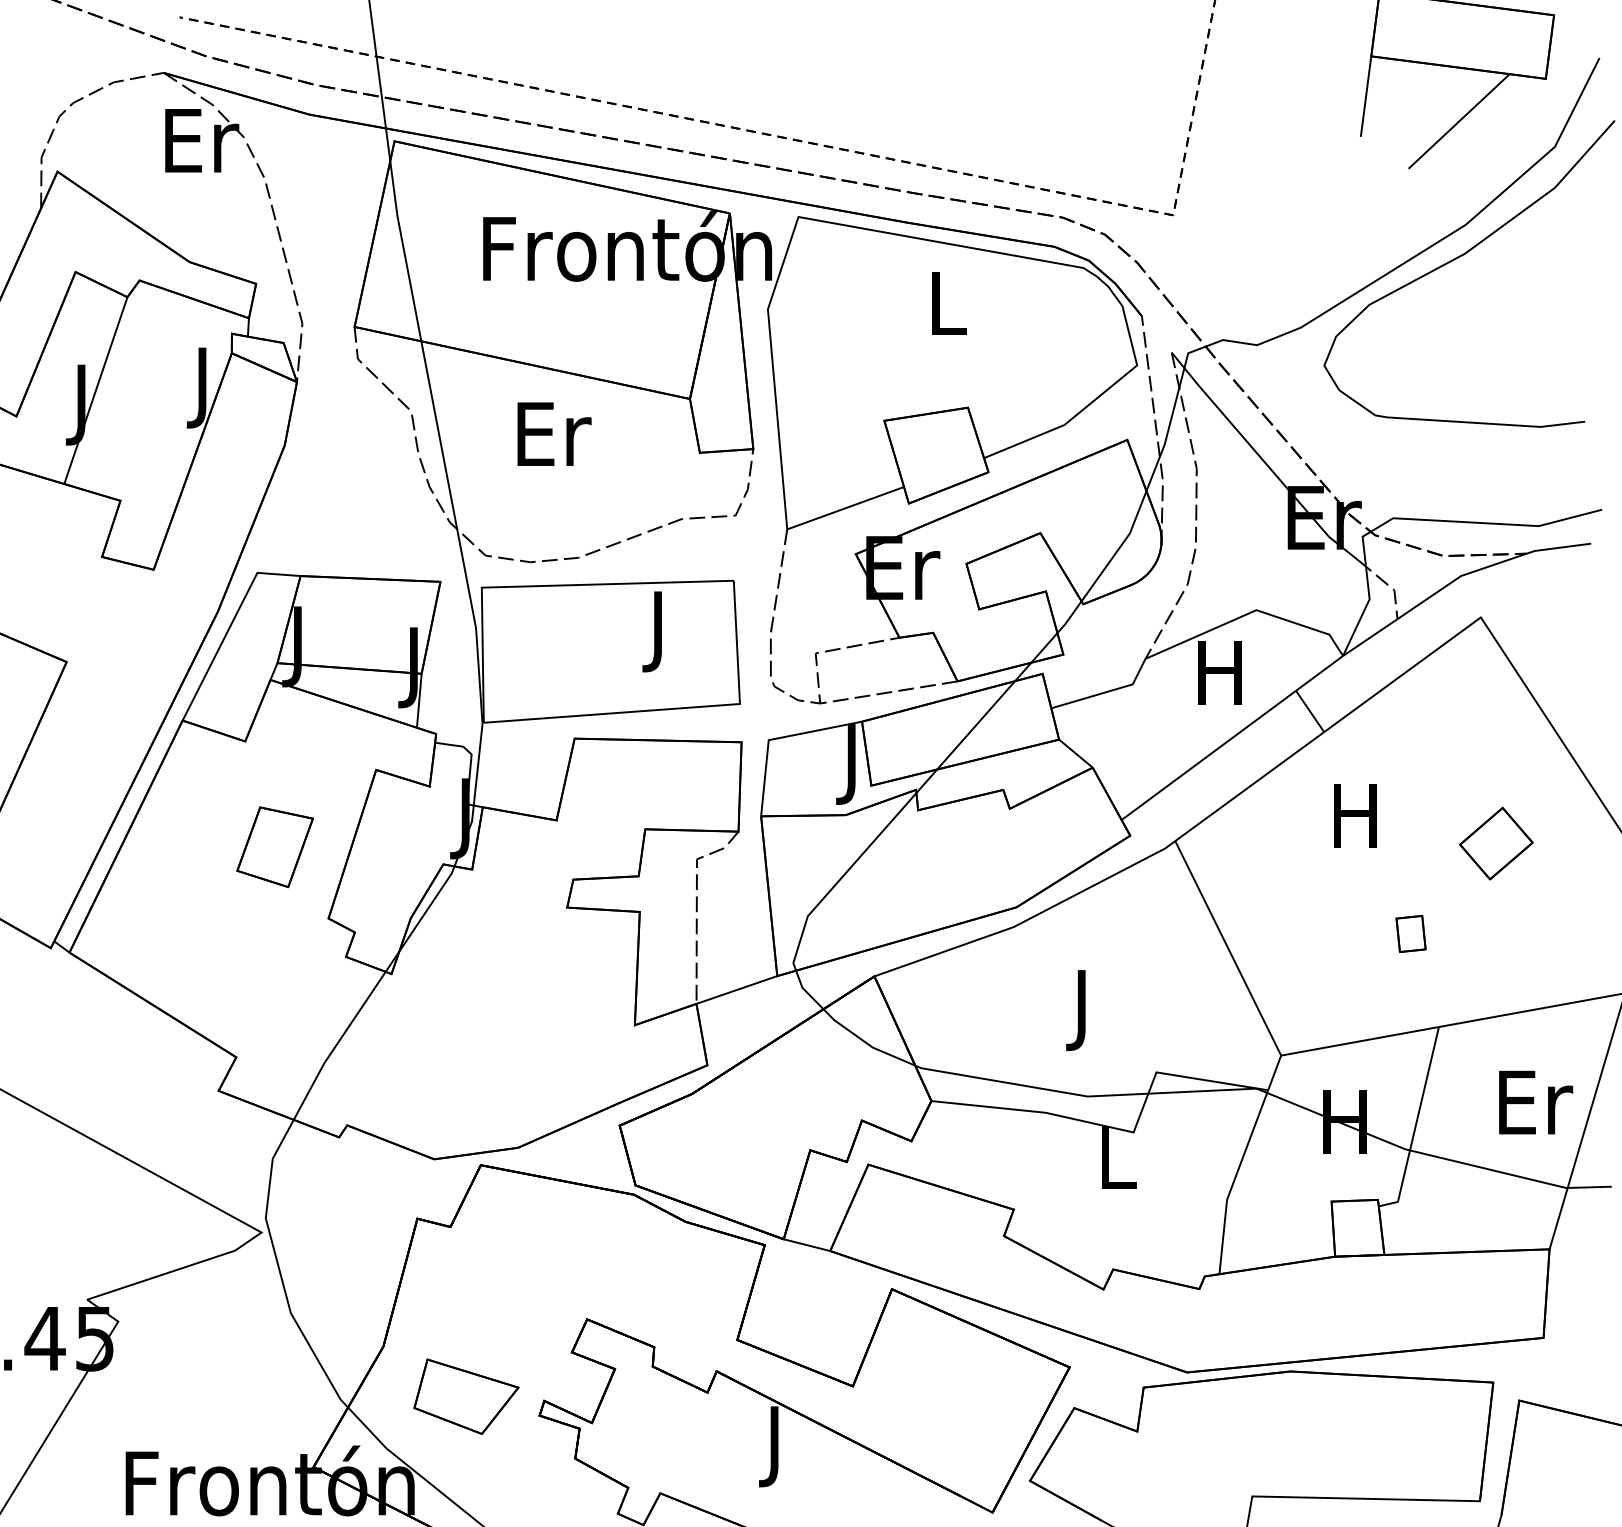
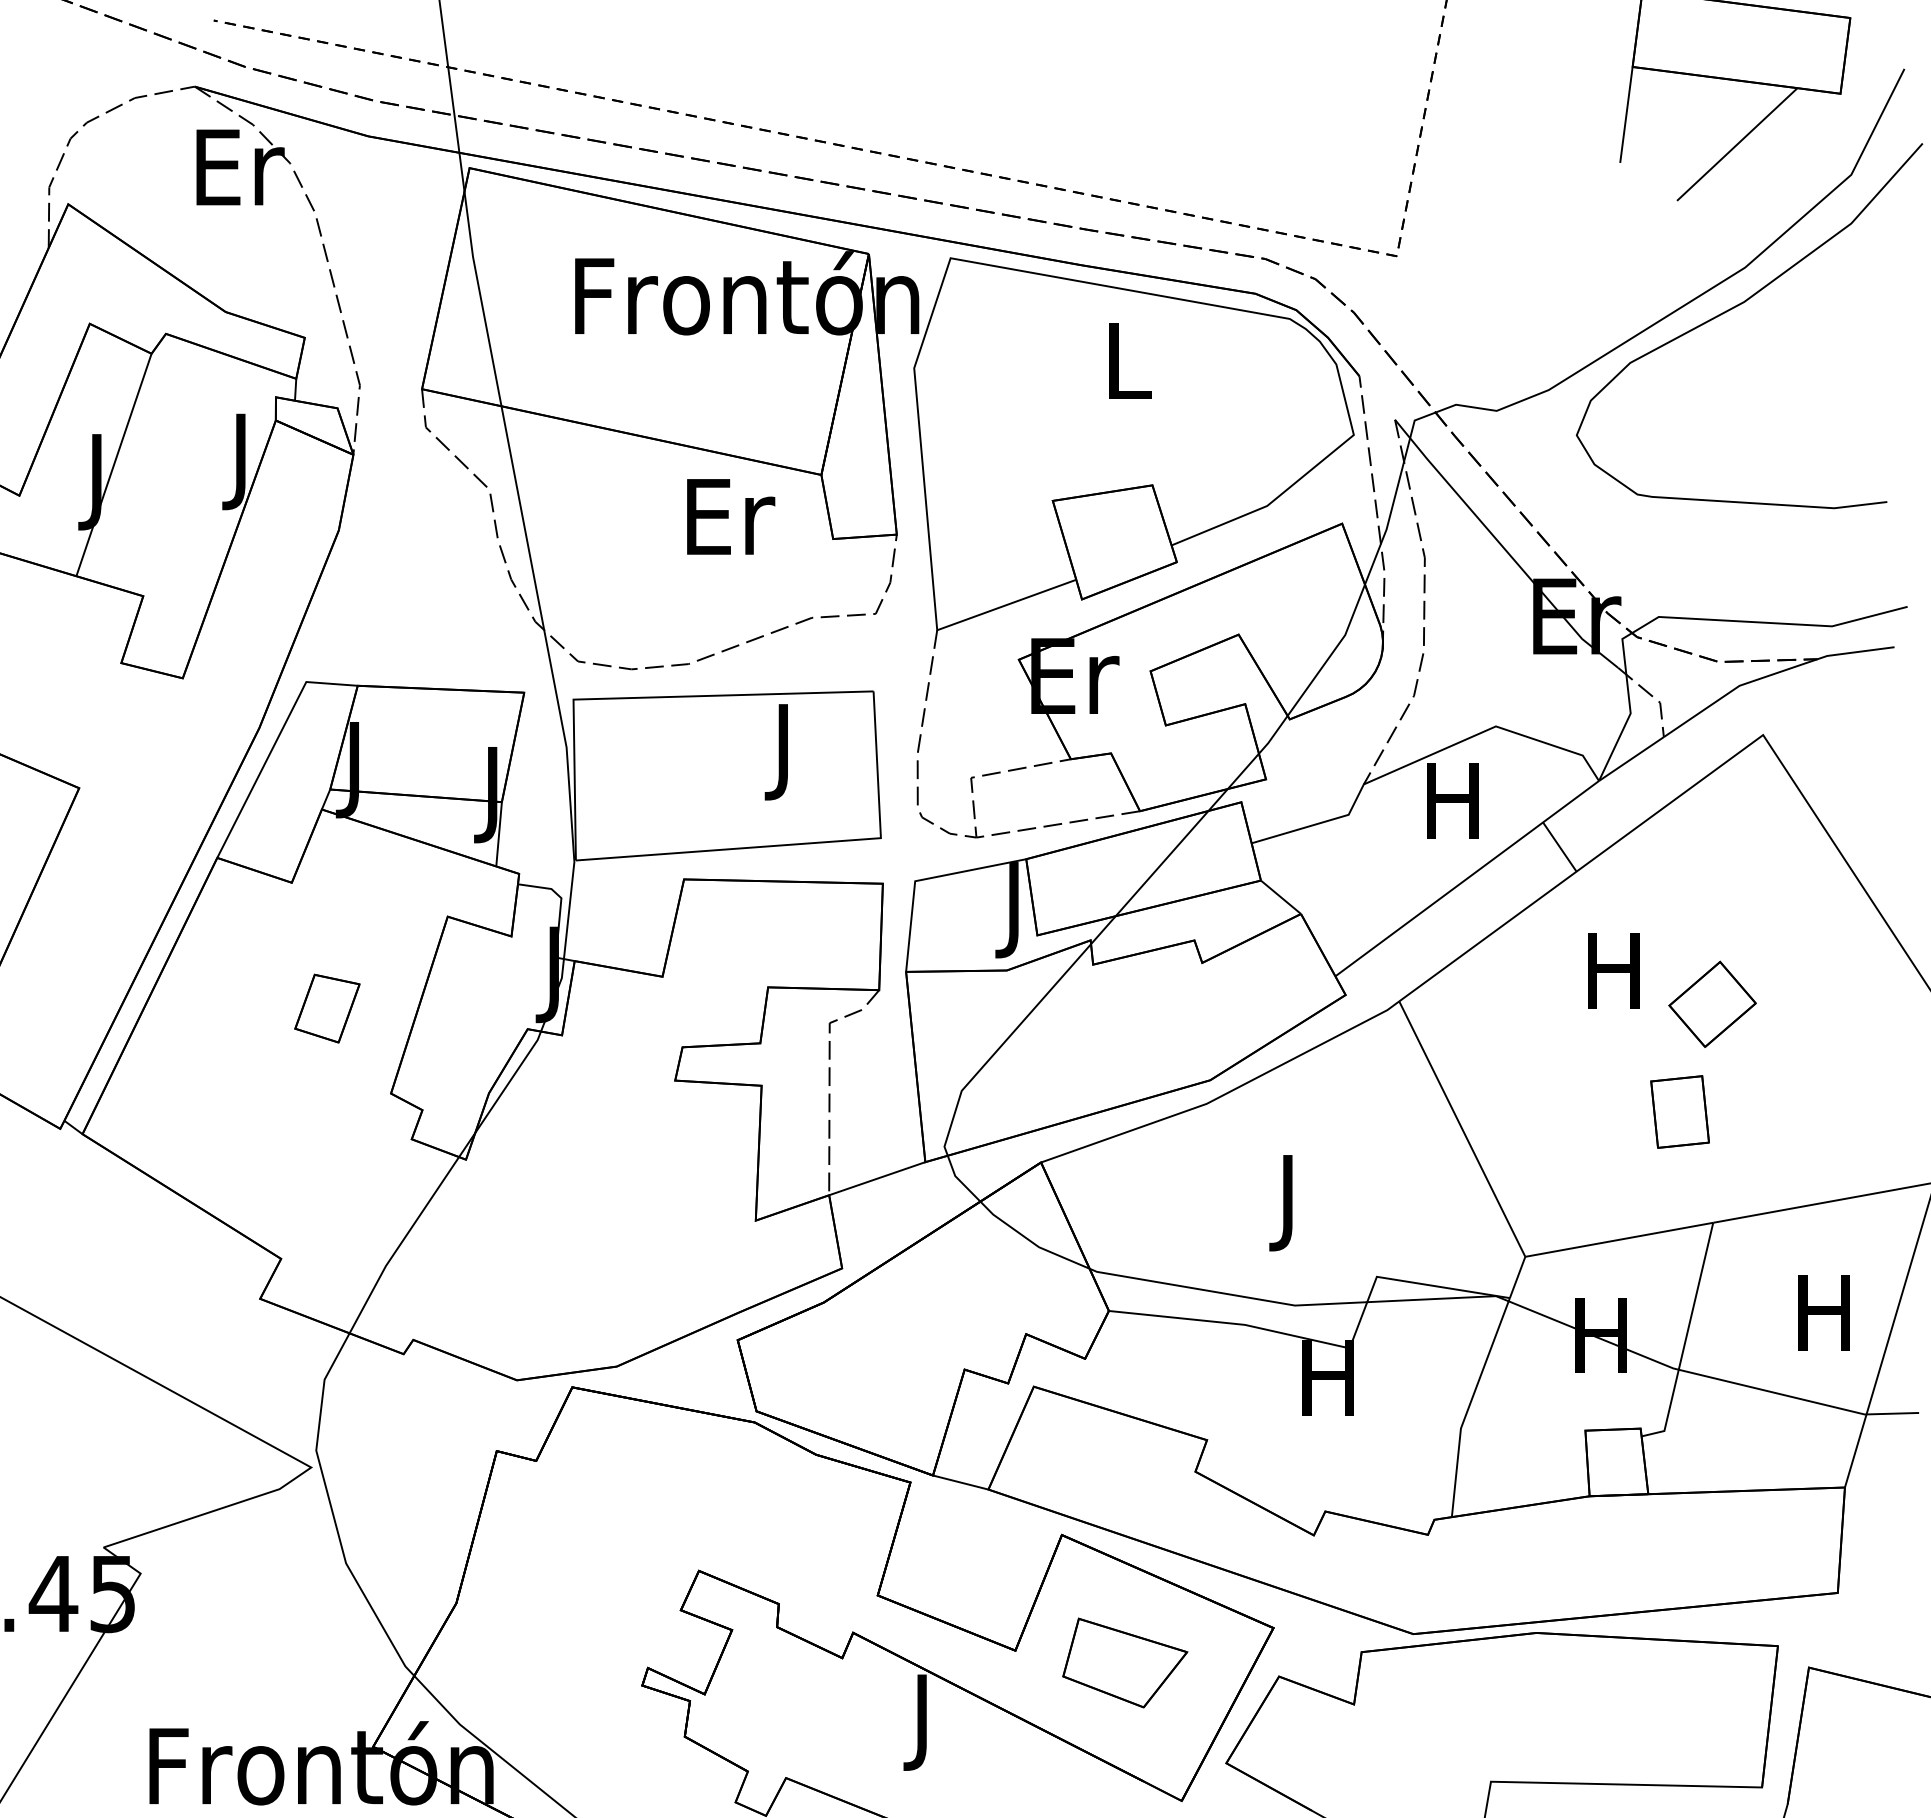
text: (554, 433) -> (731, 516), moved
part: (1496, 842) -> (1712, 1003), moved
part: (275, 847) -> (327, 1008), size x0.71
part: (1410, 933) -> (1679, 1111), size x1.67
text: (1535, 1102) -> (1828, 1312), Er -> H
text: (1115, 1156) -> (1327, 1377), L -> H
part: (466, 1396) -> (1125, 1662), moved

